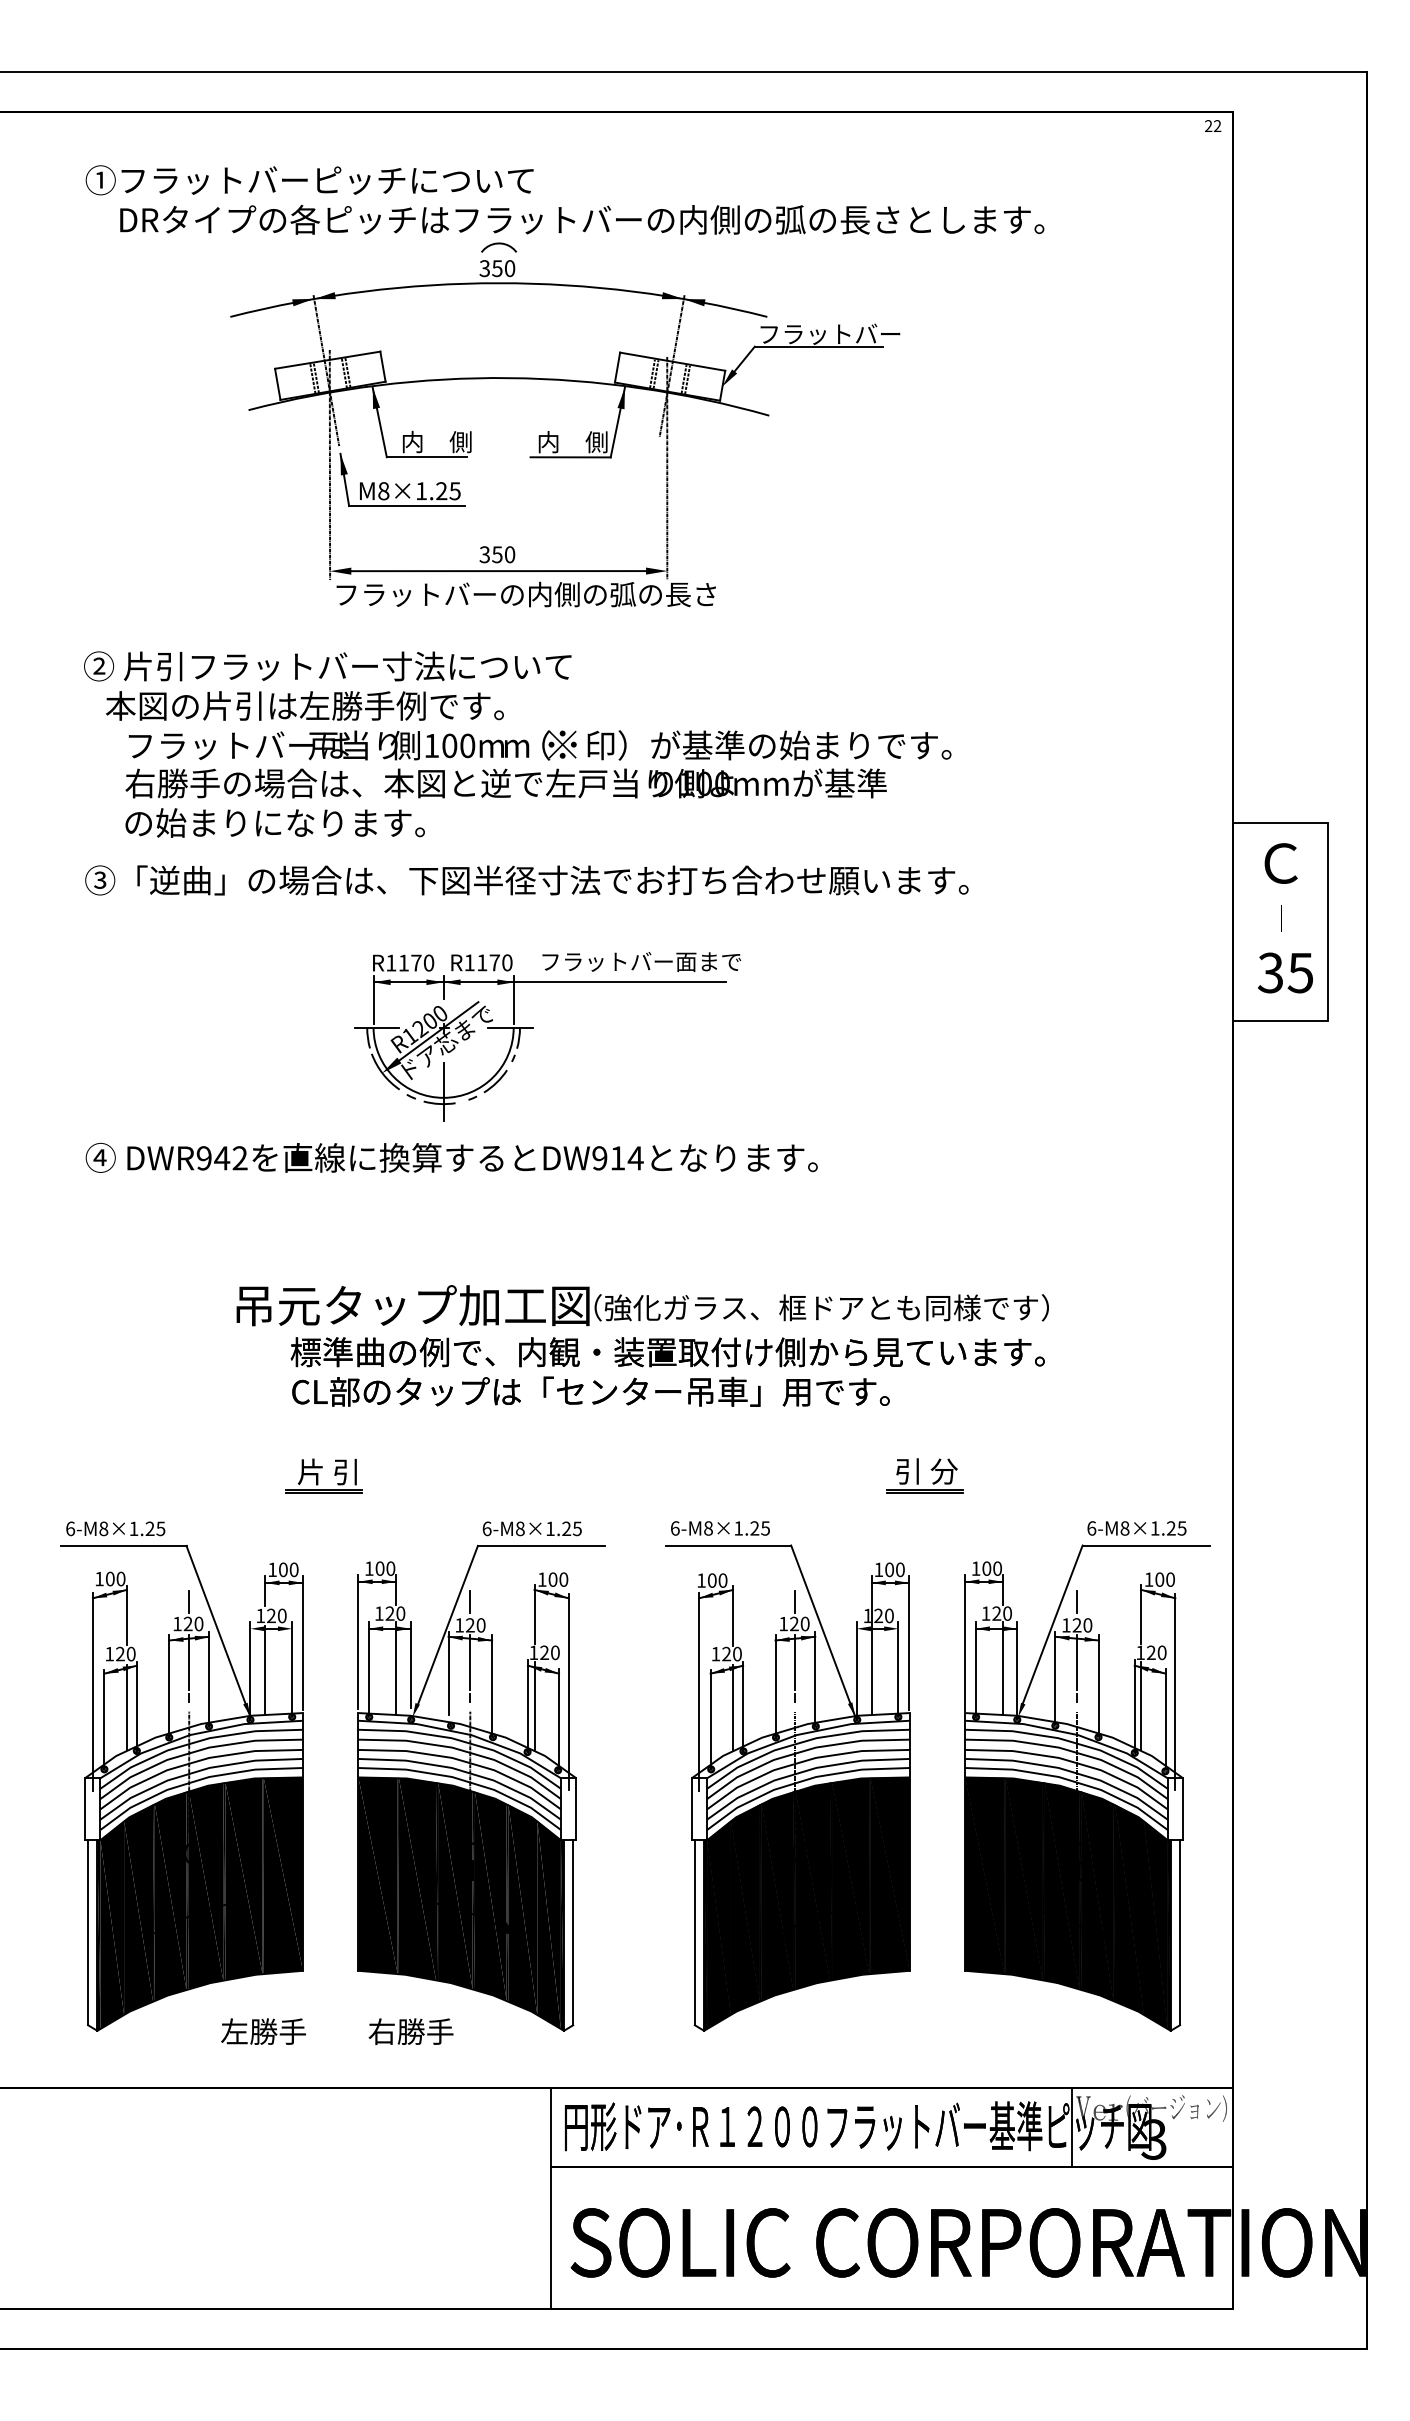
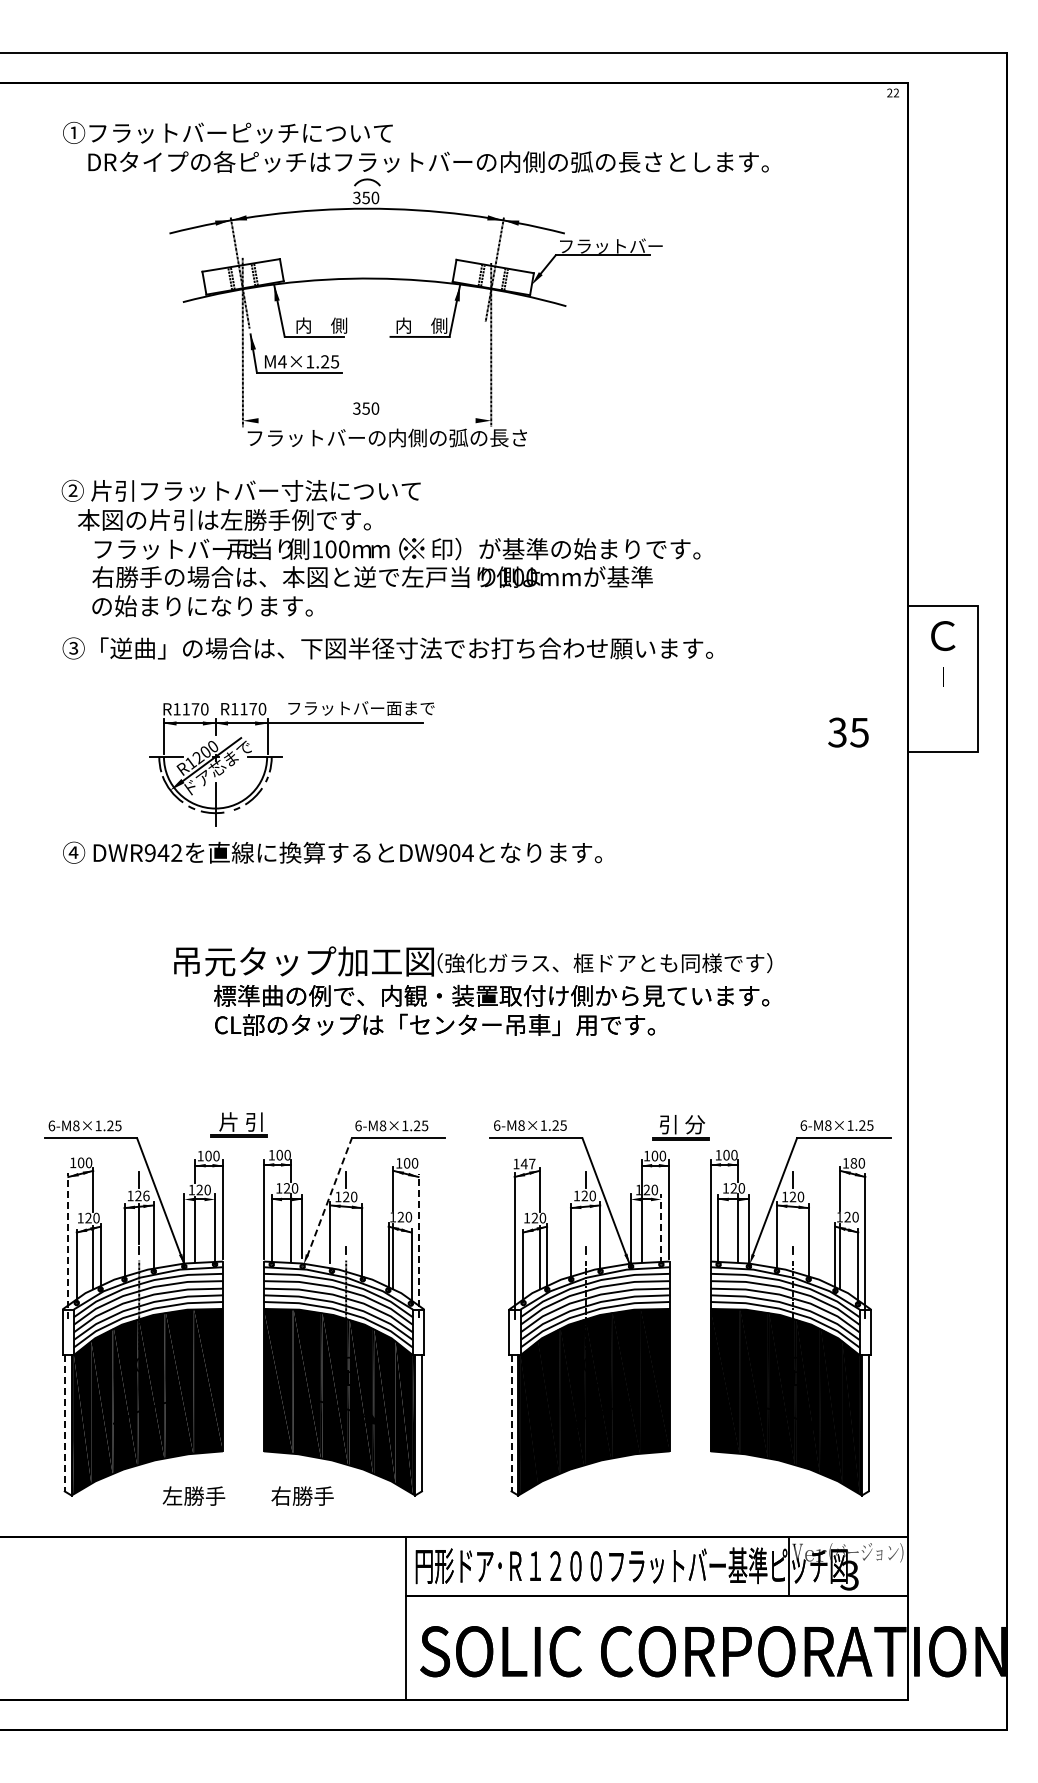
text: (383, 490) -> (282, 361), M8×1.25 -> M4×1.25
line: (497, 570) -> (366, 420), removed
text: (1285, 972) -> (848, 732), moved
part: (534, 1028) -> (282, 757), moved
text: (617, 1158) -> (454, 853), DW914 -> DW904
part: (324, 1475) -> (238, 1124), moved
part: (924, 1475) -> (680, 1127), moved
text: (716, 1579) -> (527, 1163), 100 -> 147
text: (1159, 1579) -> (853, 1163), 100 -> 180
text: (199, 1623) -> (146, 1195), 120 -> 126
line: (447, 1626) -> (329, 1197), solid -> dashed
line: (470, 1661) -> (346, 1223), removed
line: (795, 1661) -> (585, 1223), removed
line: (1076, 1661) -> (792, 1223), removed
line: (898, 1669) -> (661, 1229), solid -> dashed
line: (568, 1691) -> (418, 1245), solid -> dashed
line: (93, 1692) -> (68, 1246), solid -> dashed
line: (87, 1933) -> (64, 1423), solid -> dashed
line: (694, 1933) -> (511, 1423), solid -> dashed

